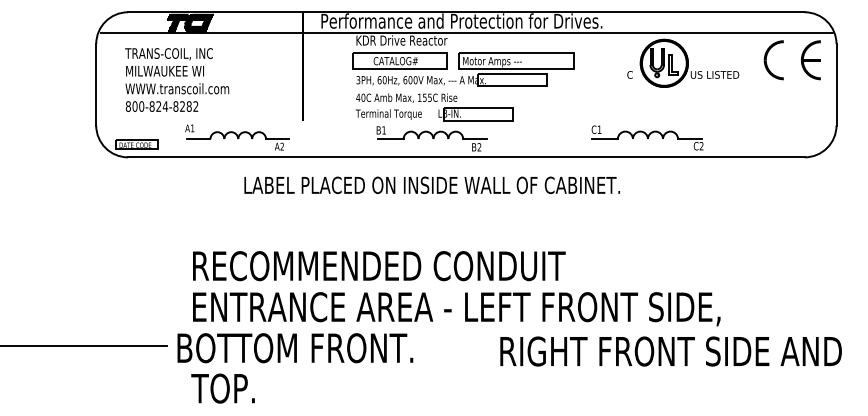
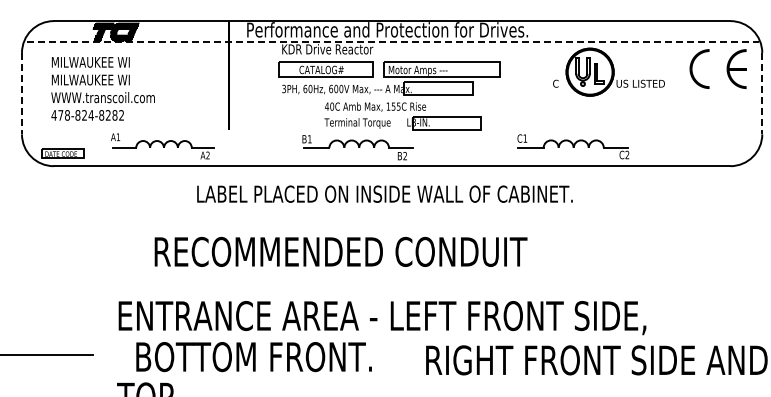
line: (466, 33) -> (392, 42), solid -> dashed
text: (168, 54) -> (94, 63), TRANS-COIL, INC -> MILWAUKEE WI
line: (96, 84) -> (22, 93), solid -> dashed
line: (836, 84) -> (762, 93), solid -> dashed
text: (134, 106) -> (60, 115), 800-824-8282 -> 478-824-8282
part: (434, 107) -> (403, 116), moved
text: (431, 185) -> (384, 194), moved
text: (379, 266) -> (341, 252), moved
text: (295, 348) -> (254, 357), moved

